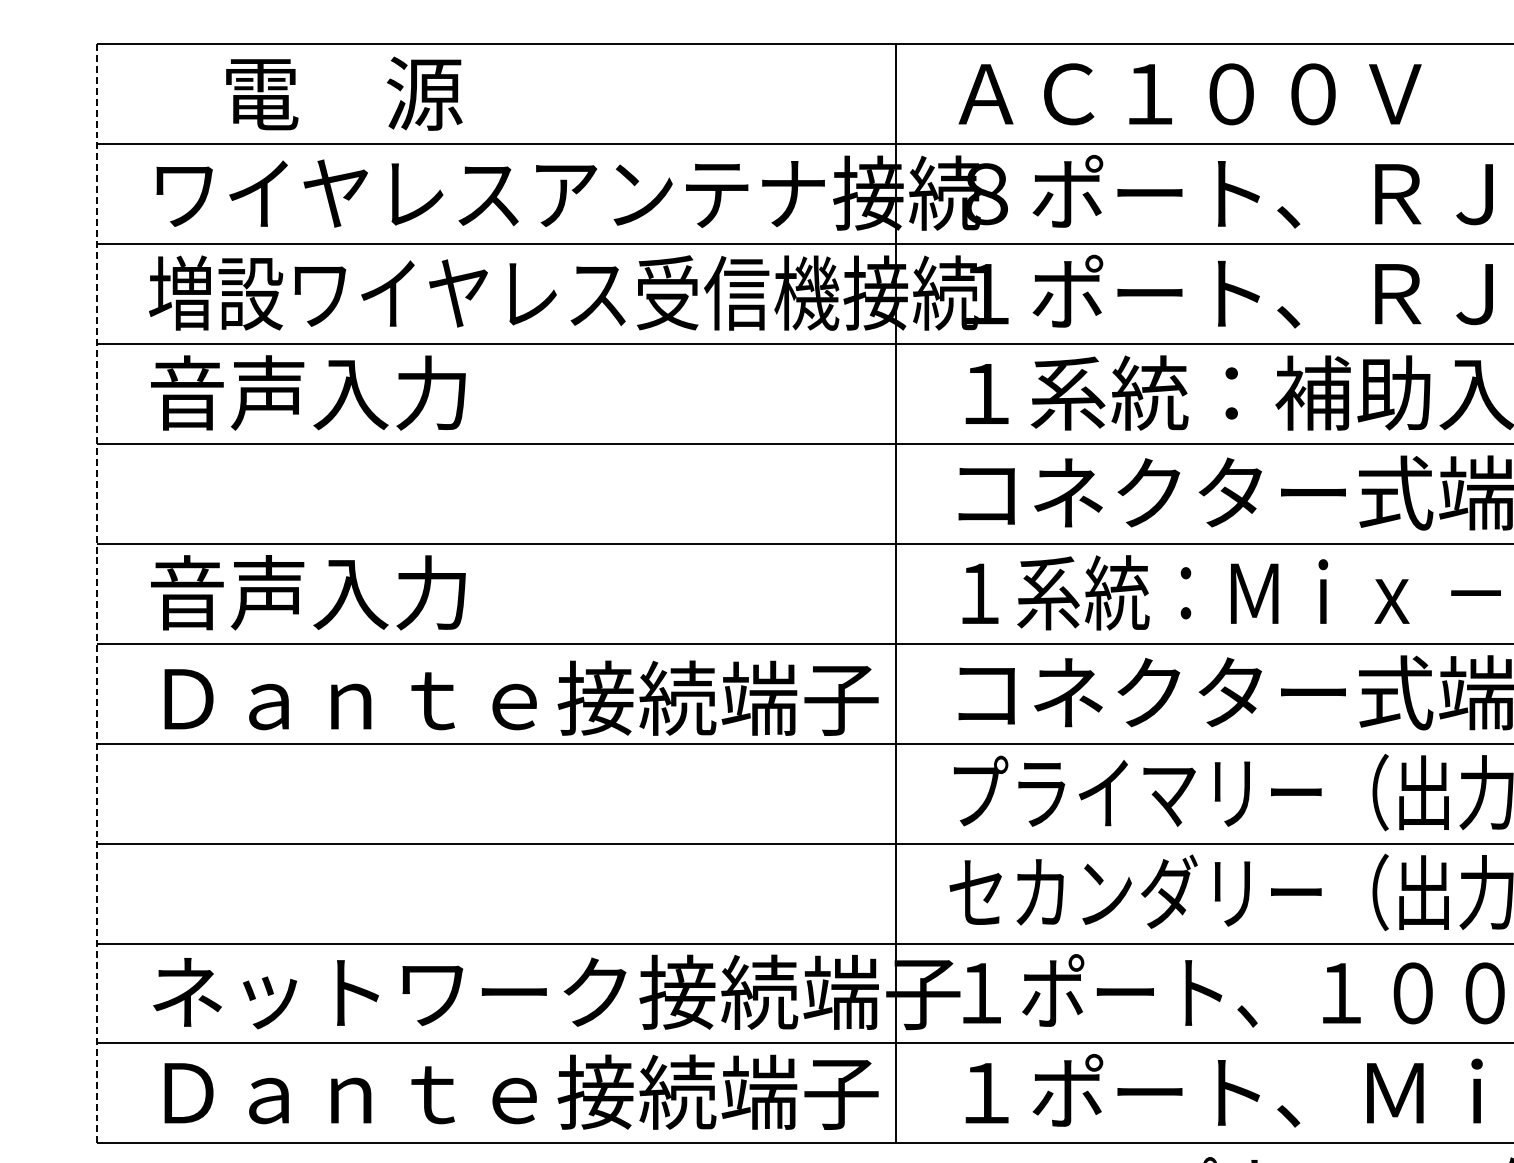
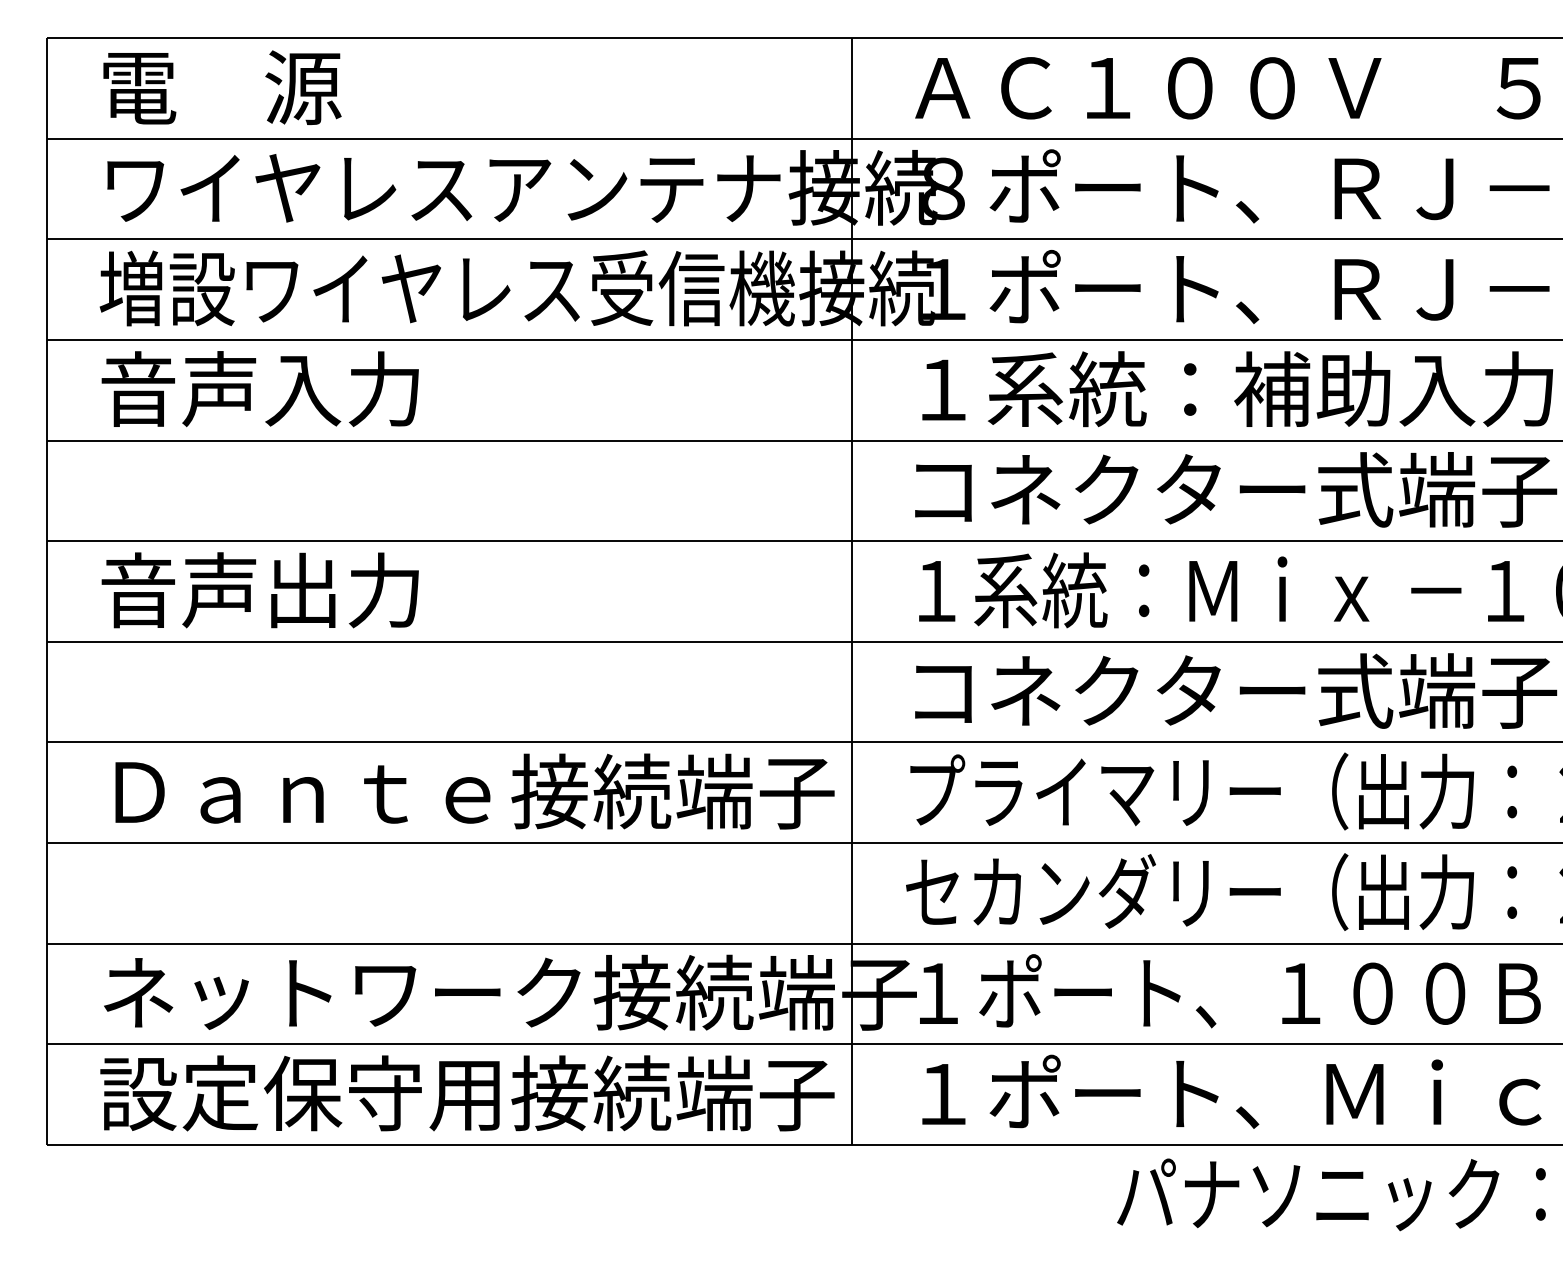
text: (344, 93) -> (222, 87), moved
line: (96, 592) -> (46, 590), dashed -> solid
text: (351, 592) -> (303, 590), 音声入力 -> 音声出力
text: (521, 698) -> (474, 791), moved
text: (347, 1092) -> (299, 1093), Ｄａｎｔｅ接続端子 -> 設定保守用接続端子

